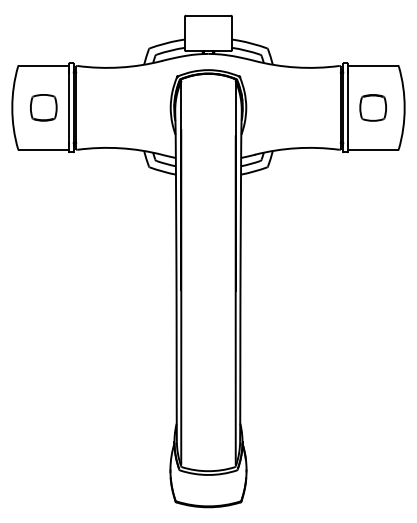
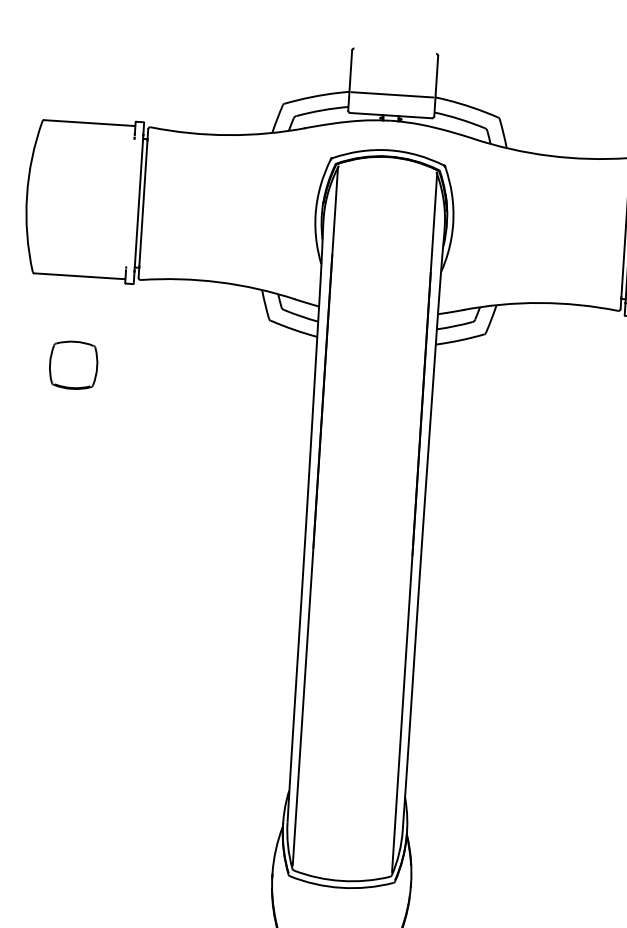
line: (208, 15) -> (392, 94), moved
part: (43, 107) -> (73, 364), moved
line: (69, 107) -> (131, 202), removed

